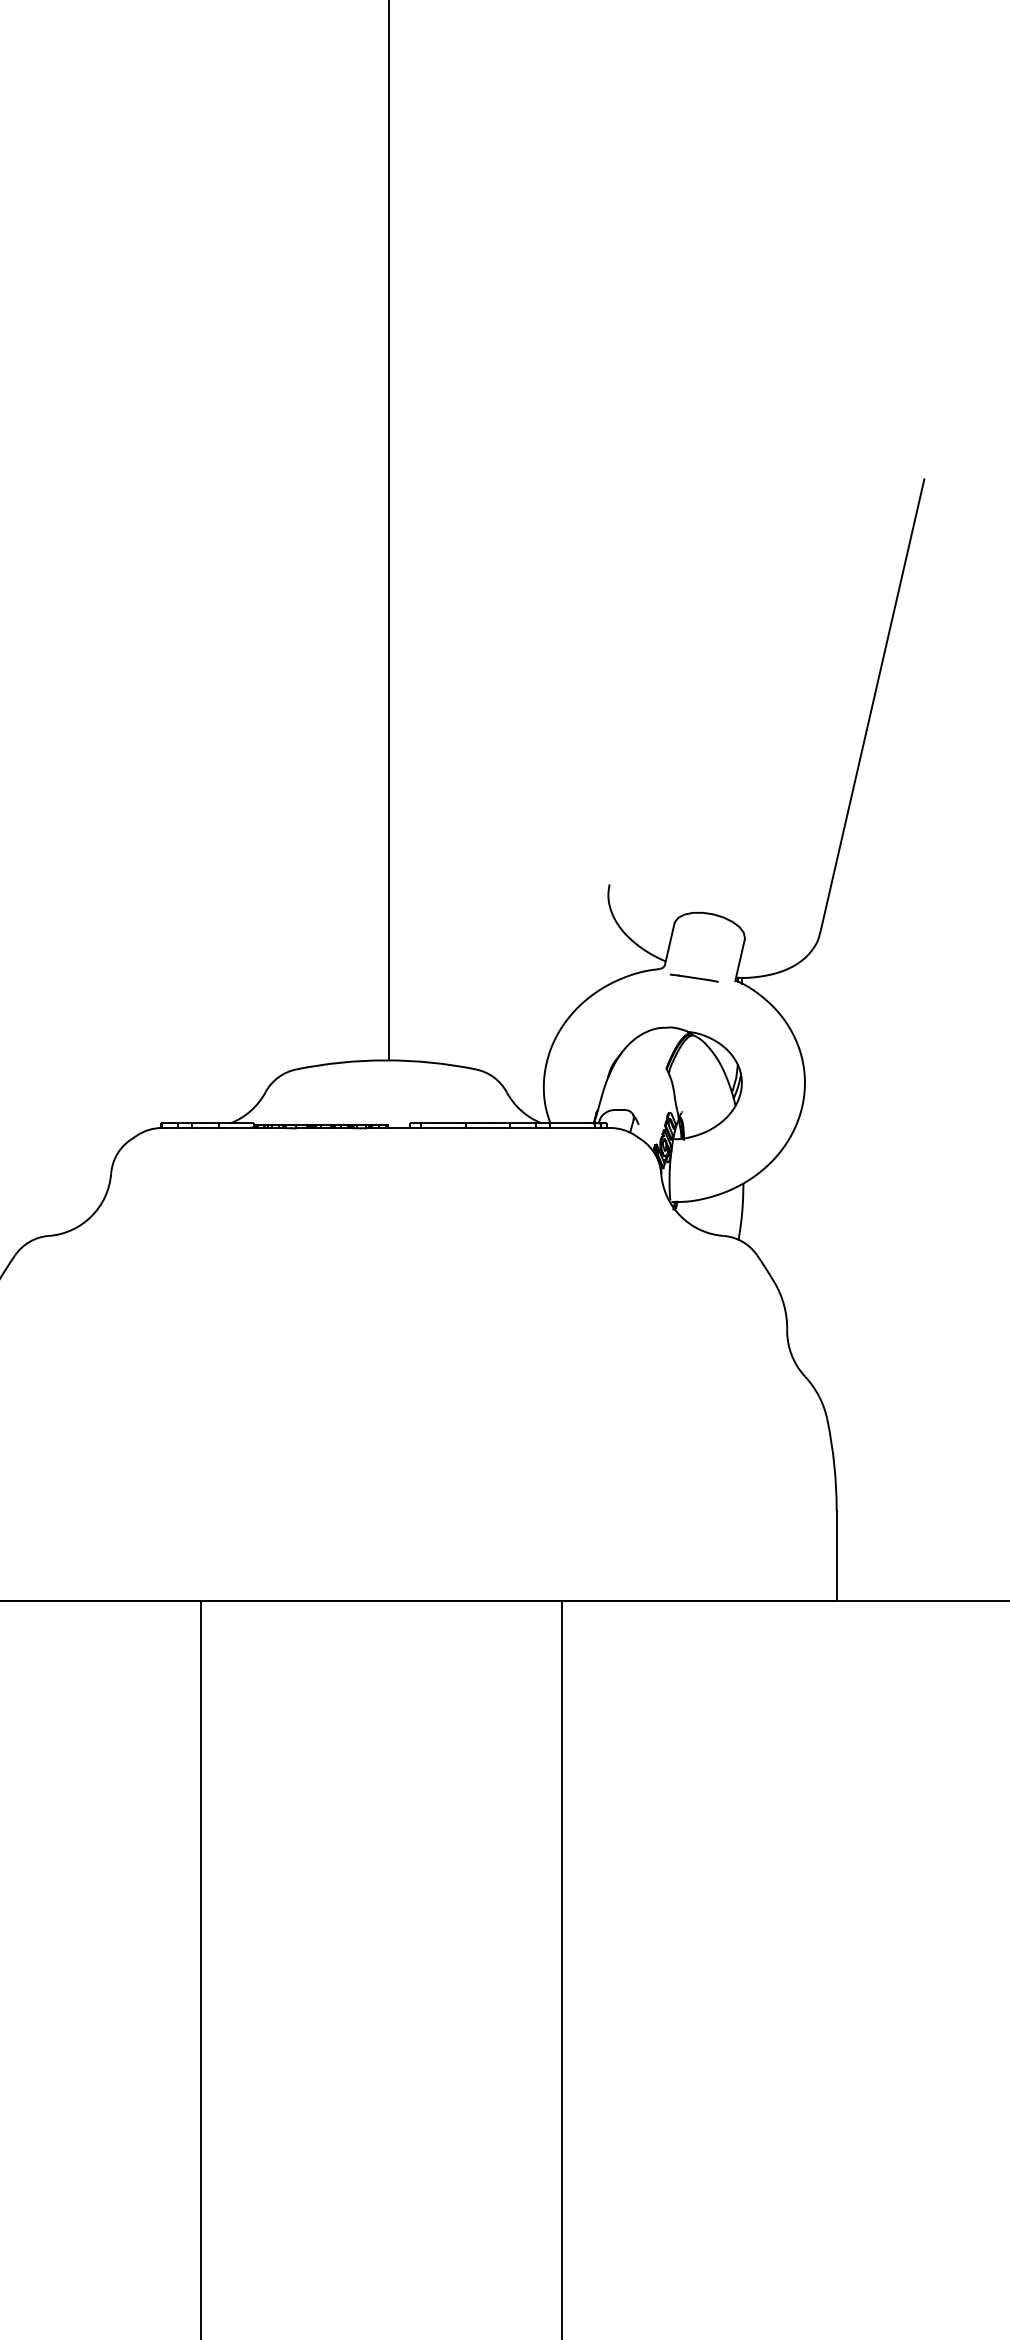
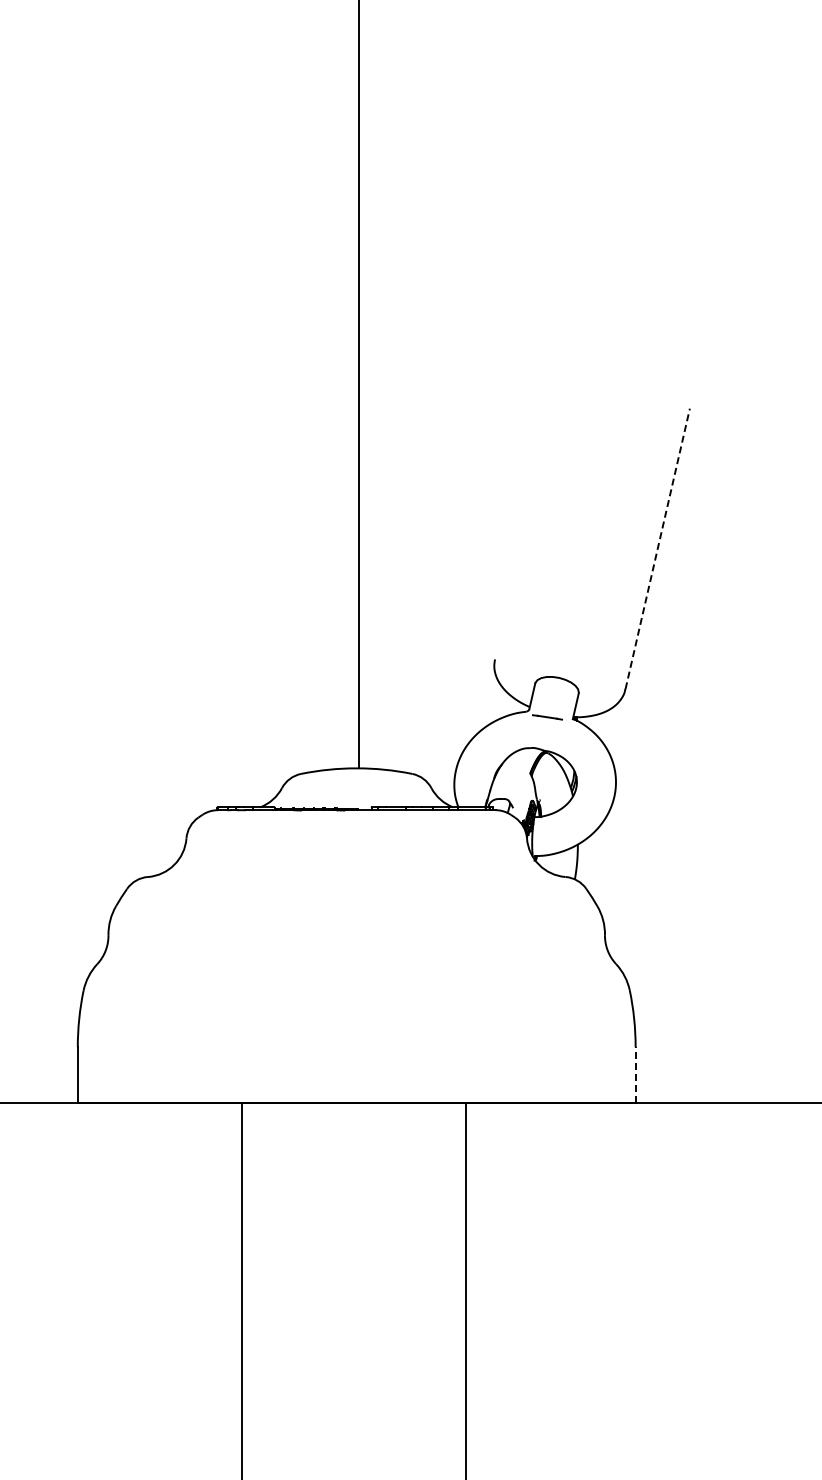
line: (871, 705) -> (657, 548), solid -> dashed
line: (836, 1556) -> (635, 1075), solid -> dashed

